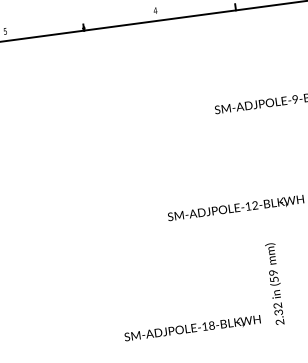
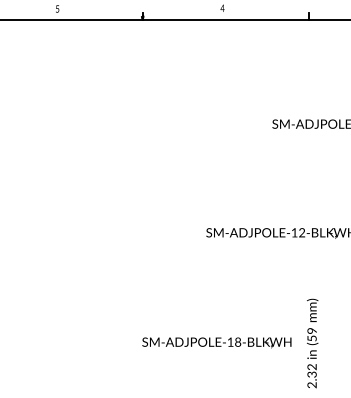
text: (275, 284) -> (312, 343), moved
text: (192, 328) -> (216, 342), moved

